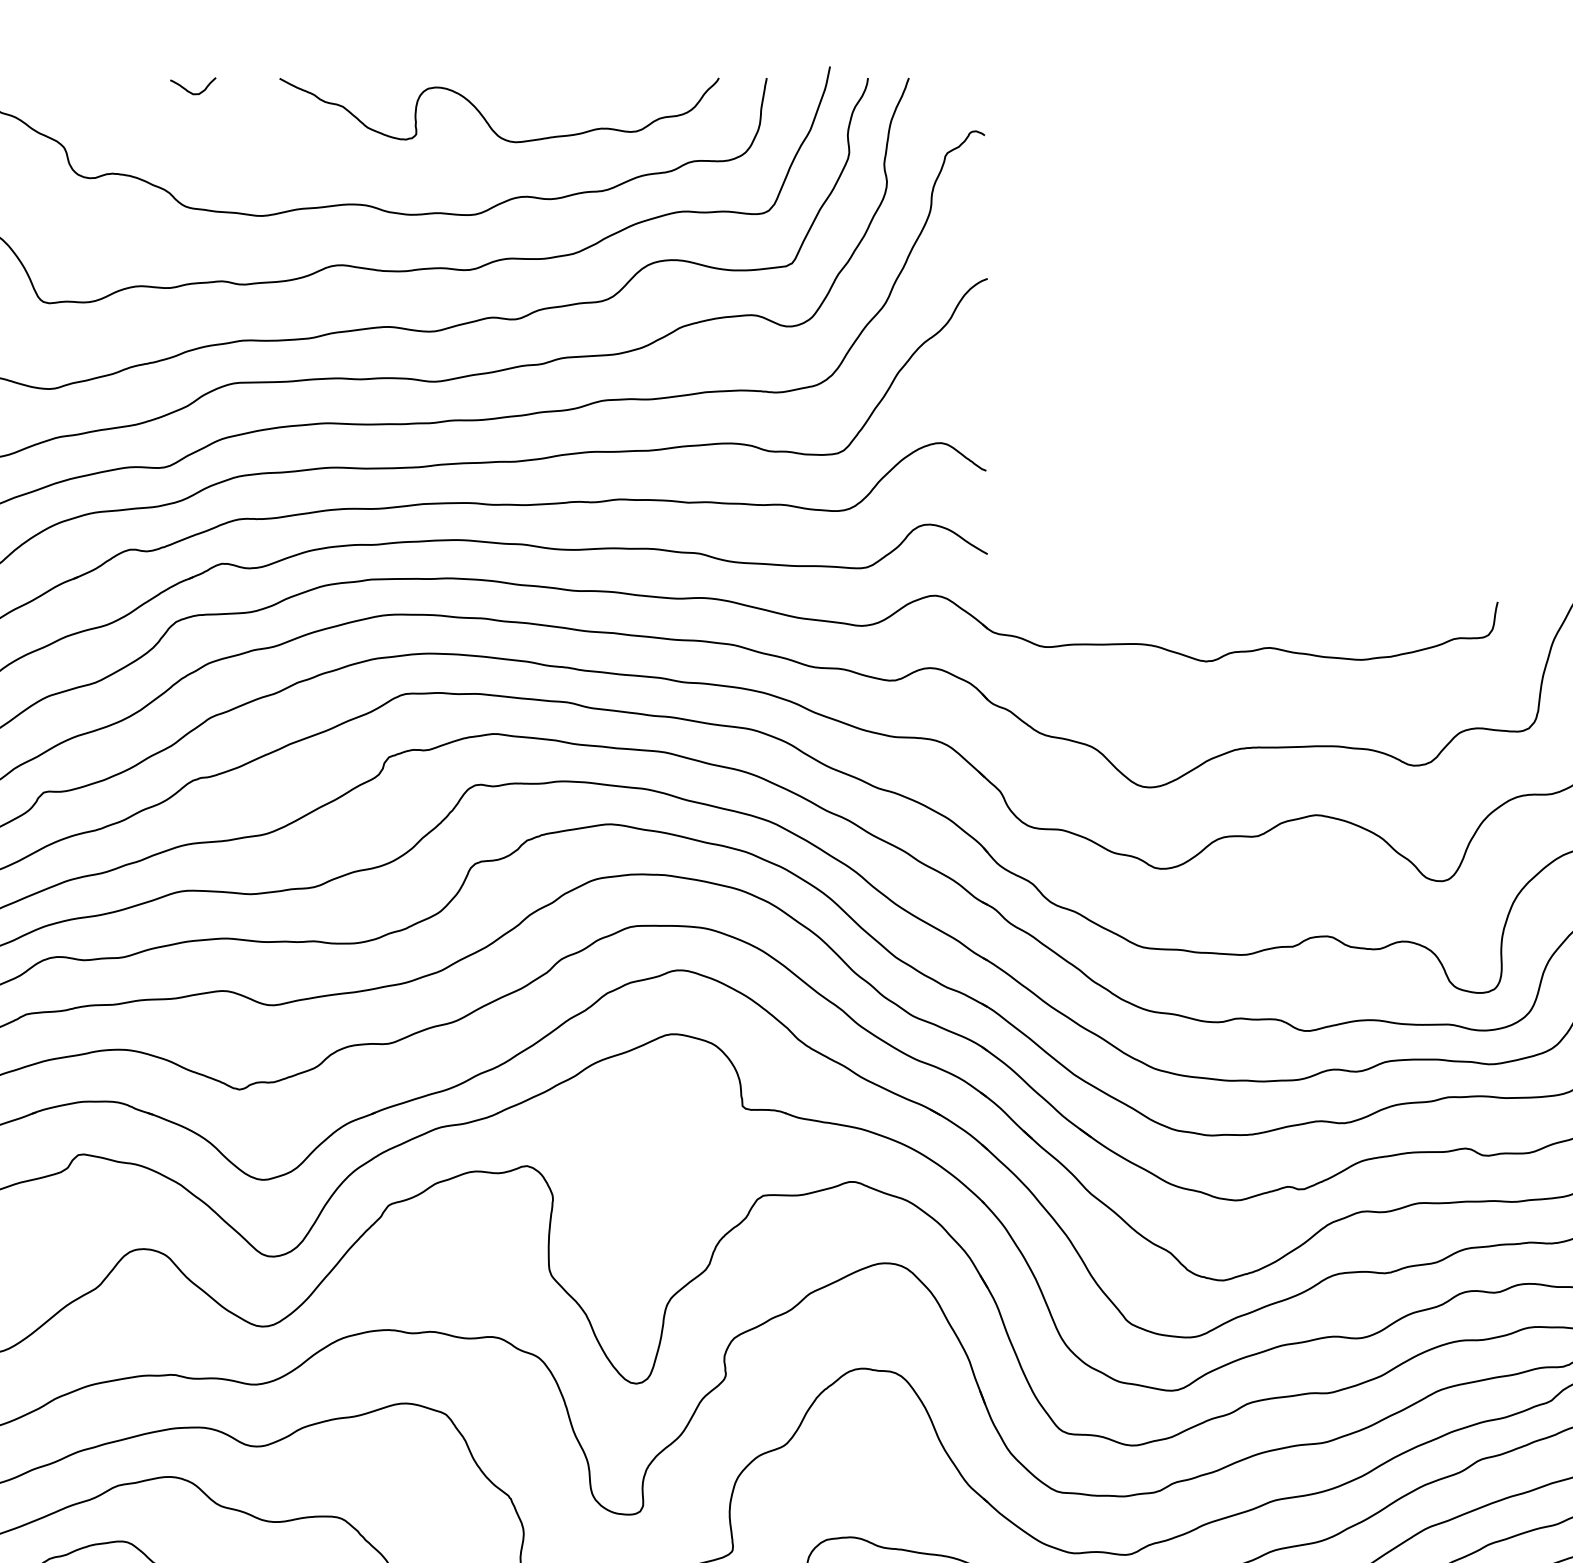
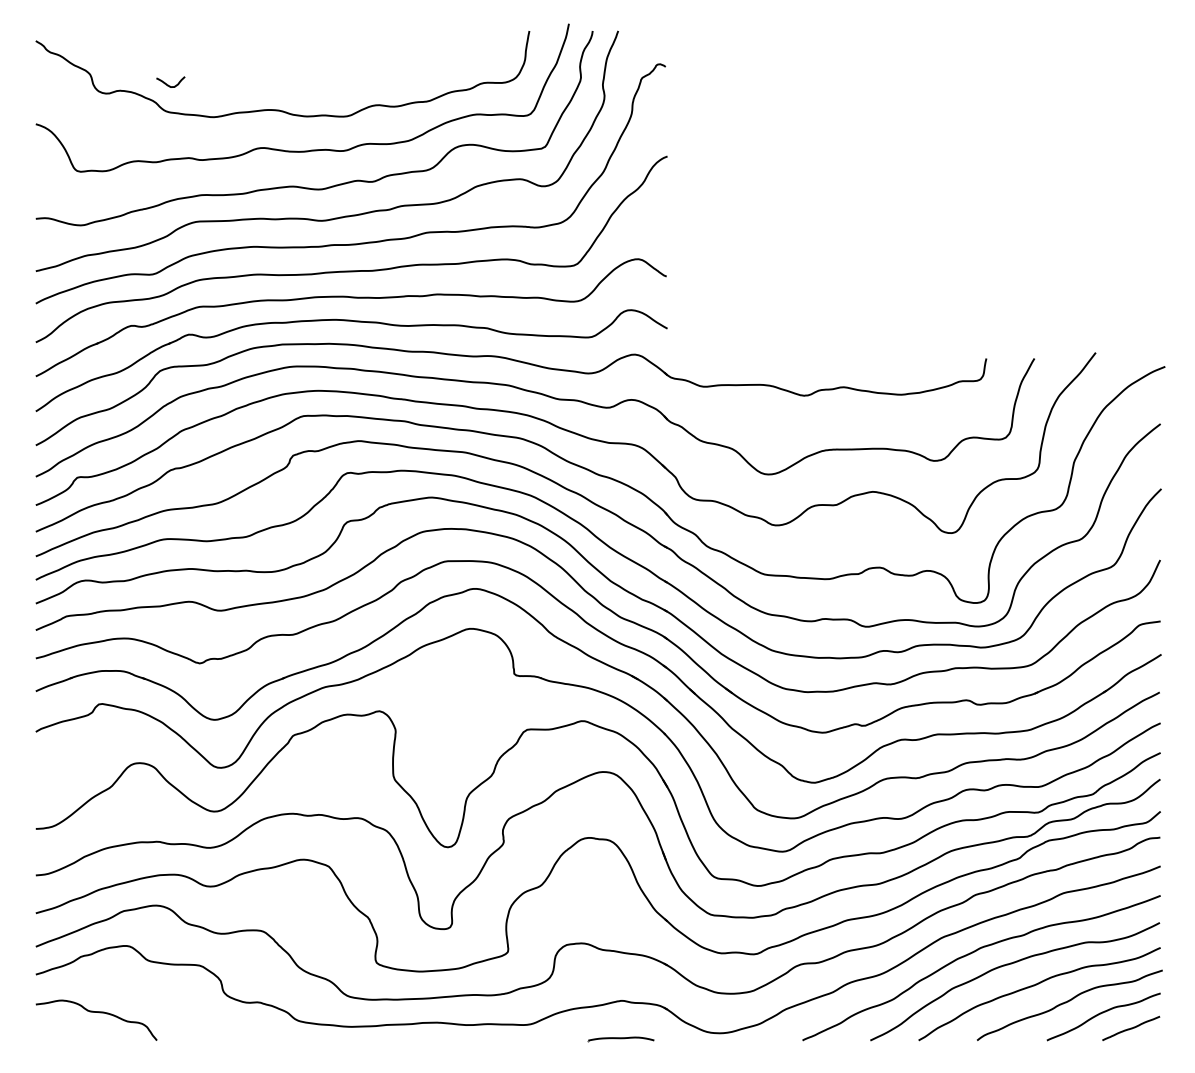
curve: (189, 90) -> (168, 84), moved
curve: (487, 118) -> (354, 56), removed

